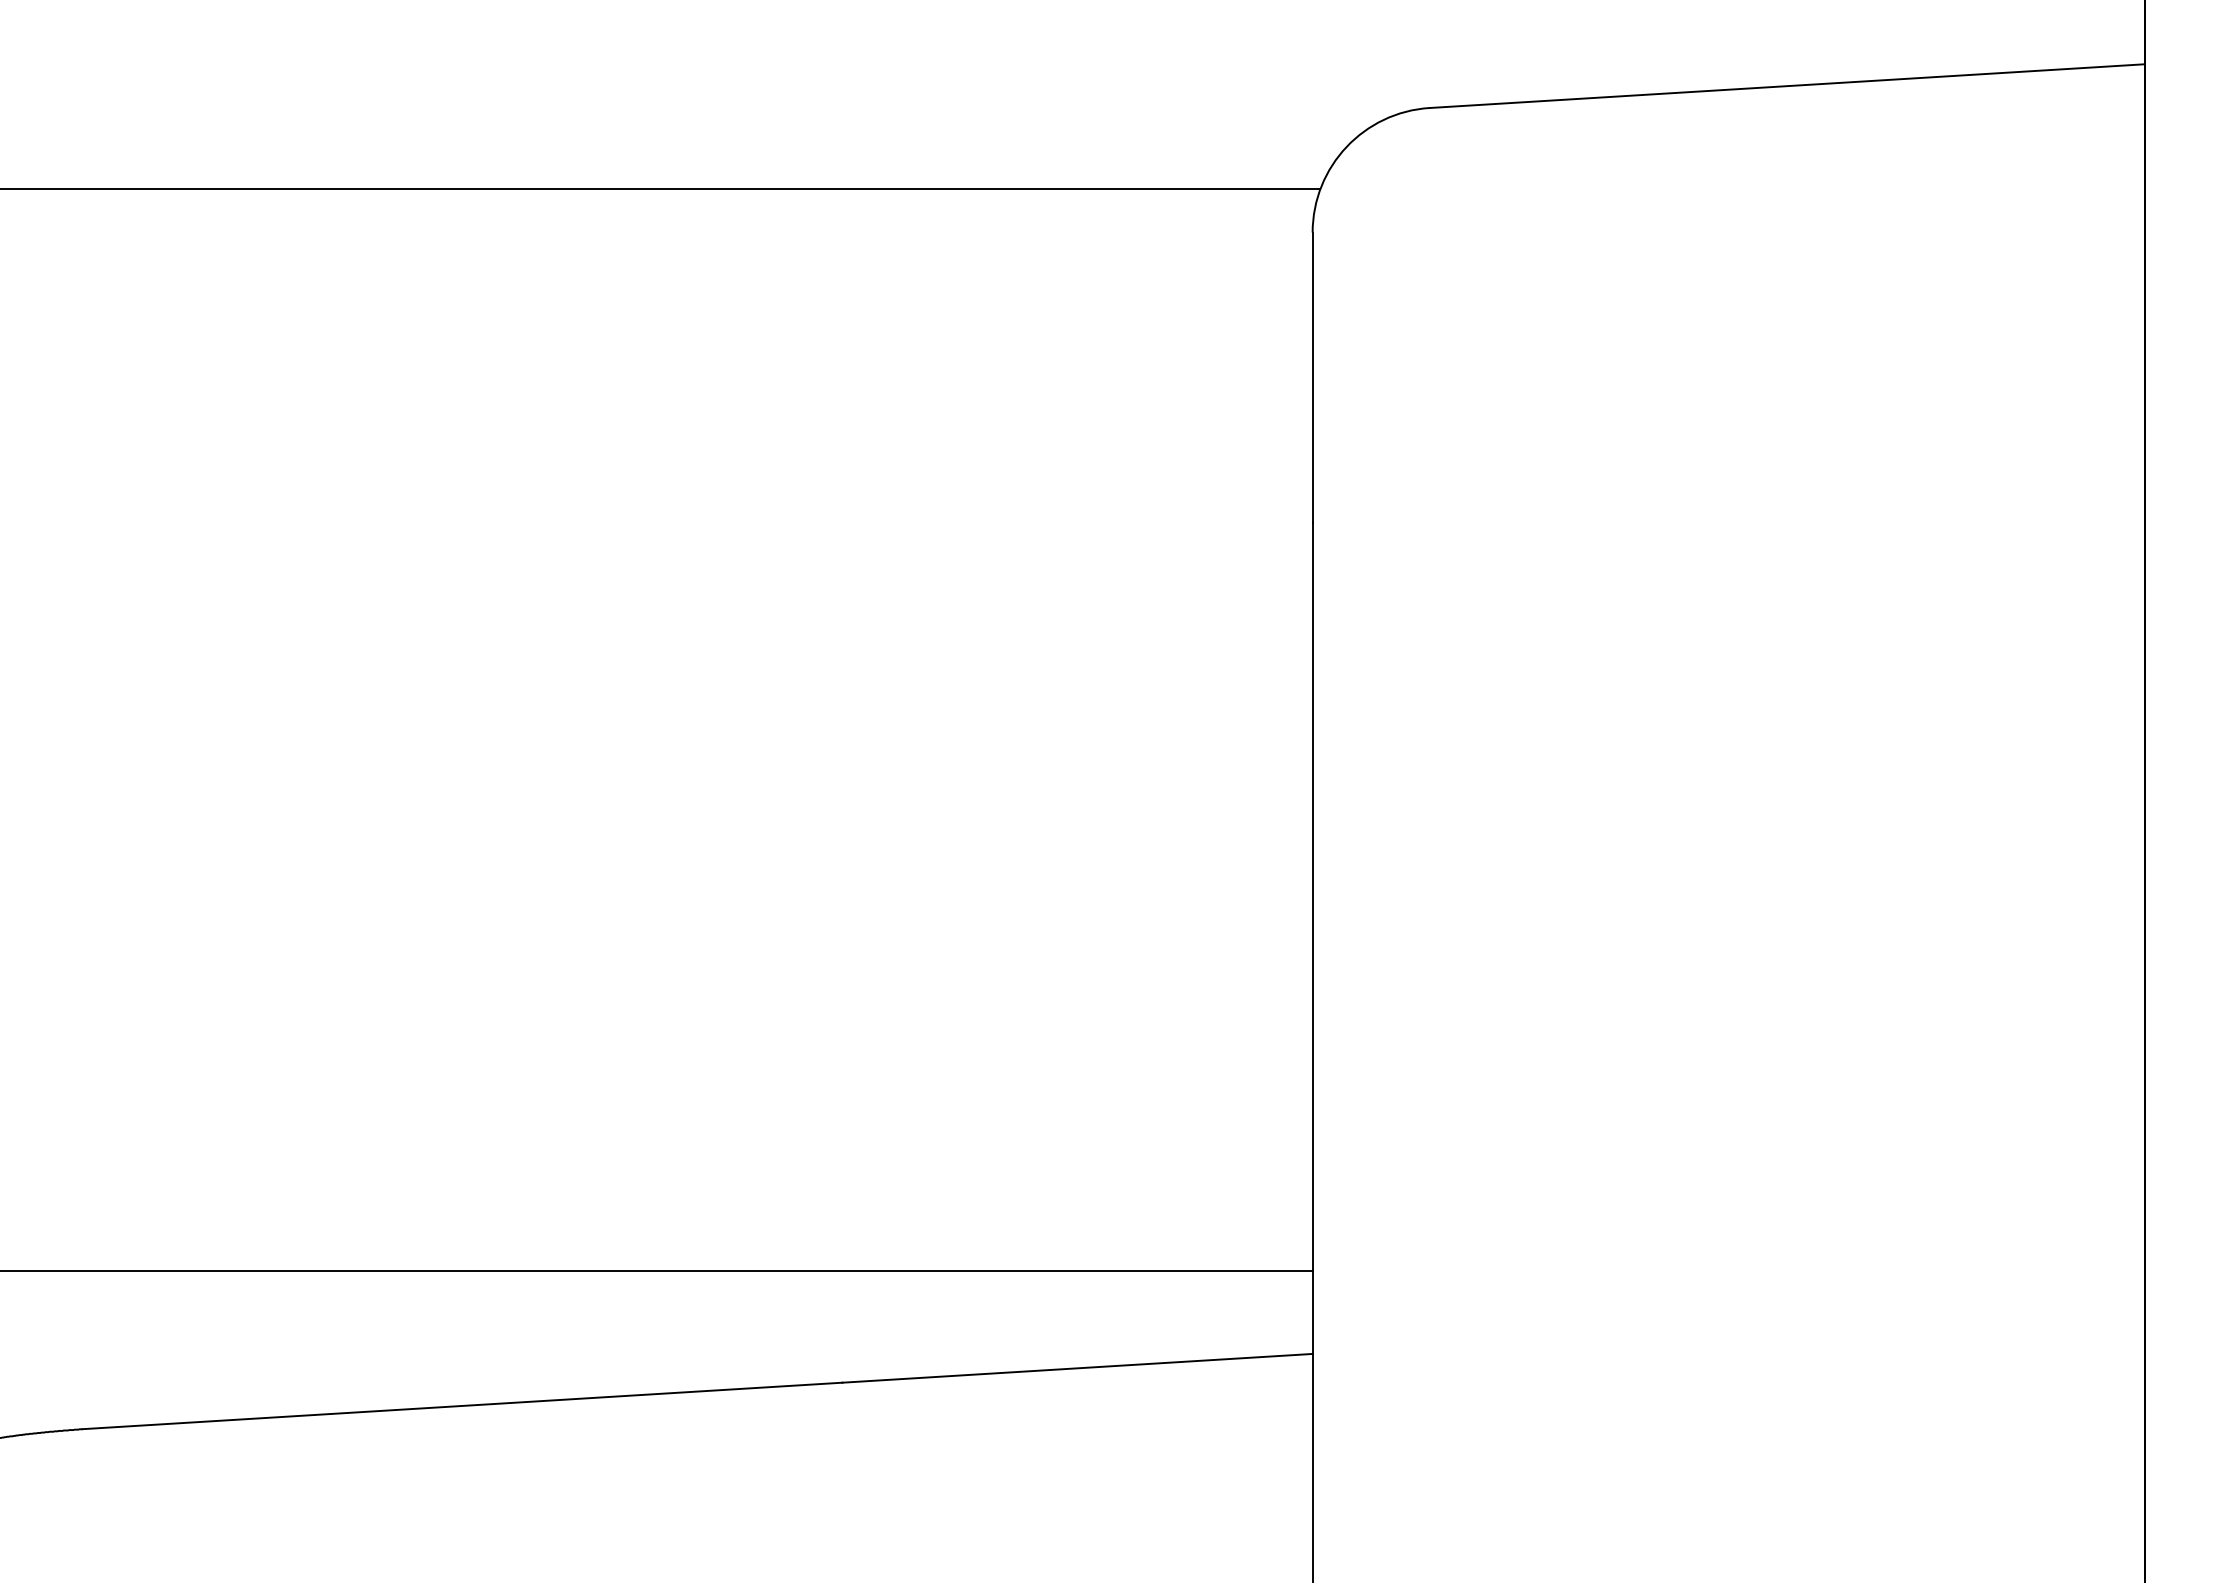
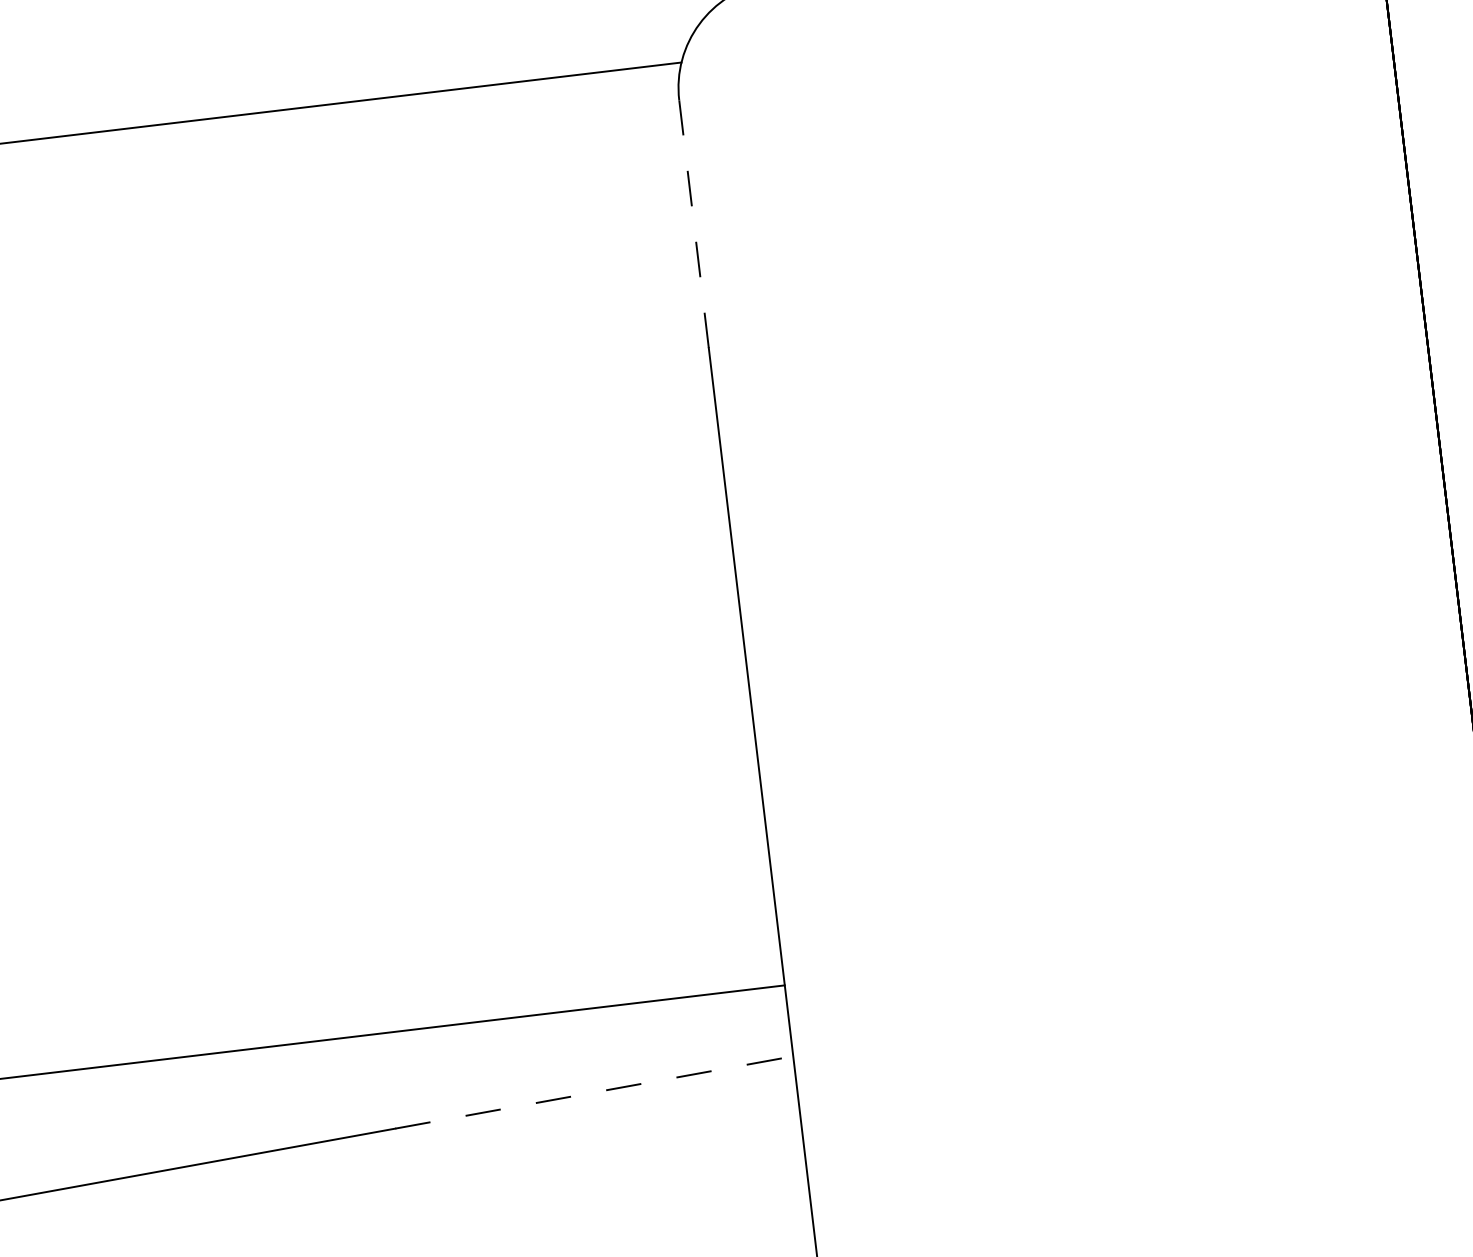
line: (1312, 377) -> (693, 223), solid -> dashed
line: (1077, 1368) -> (594, 1092), solid -> dashed

